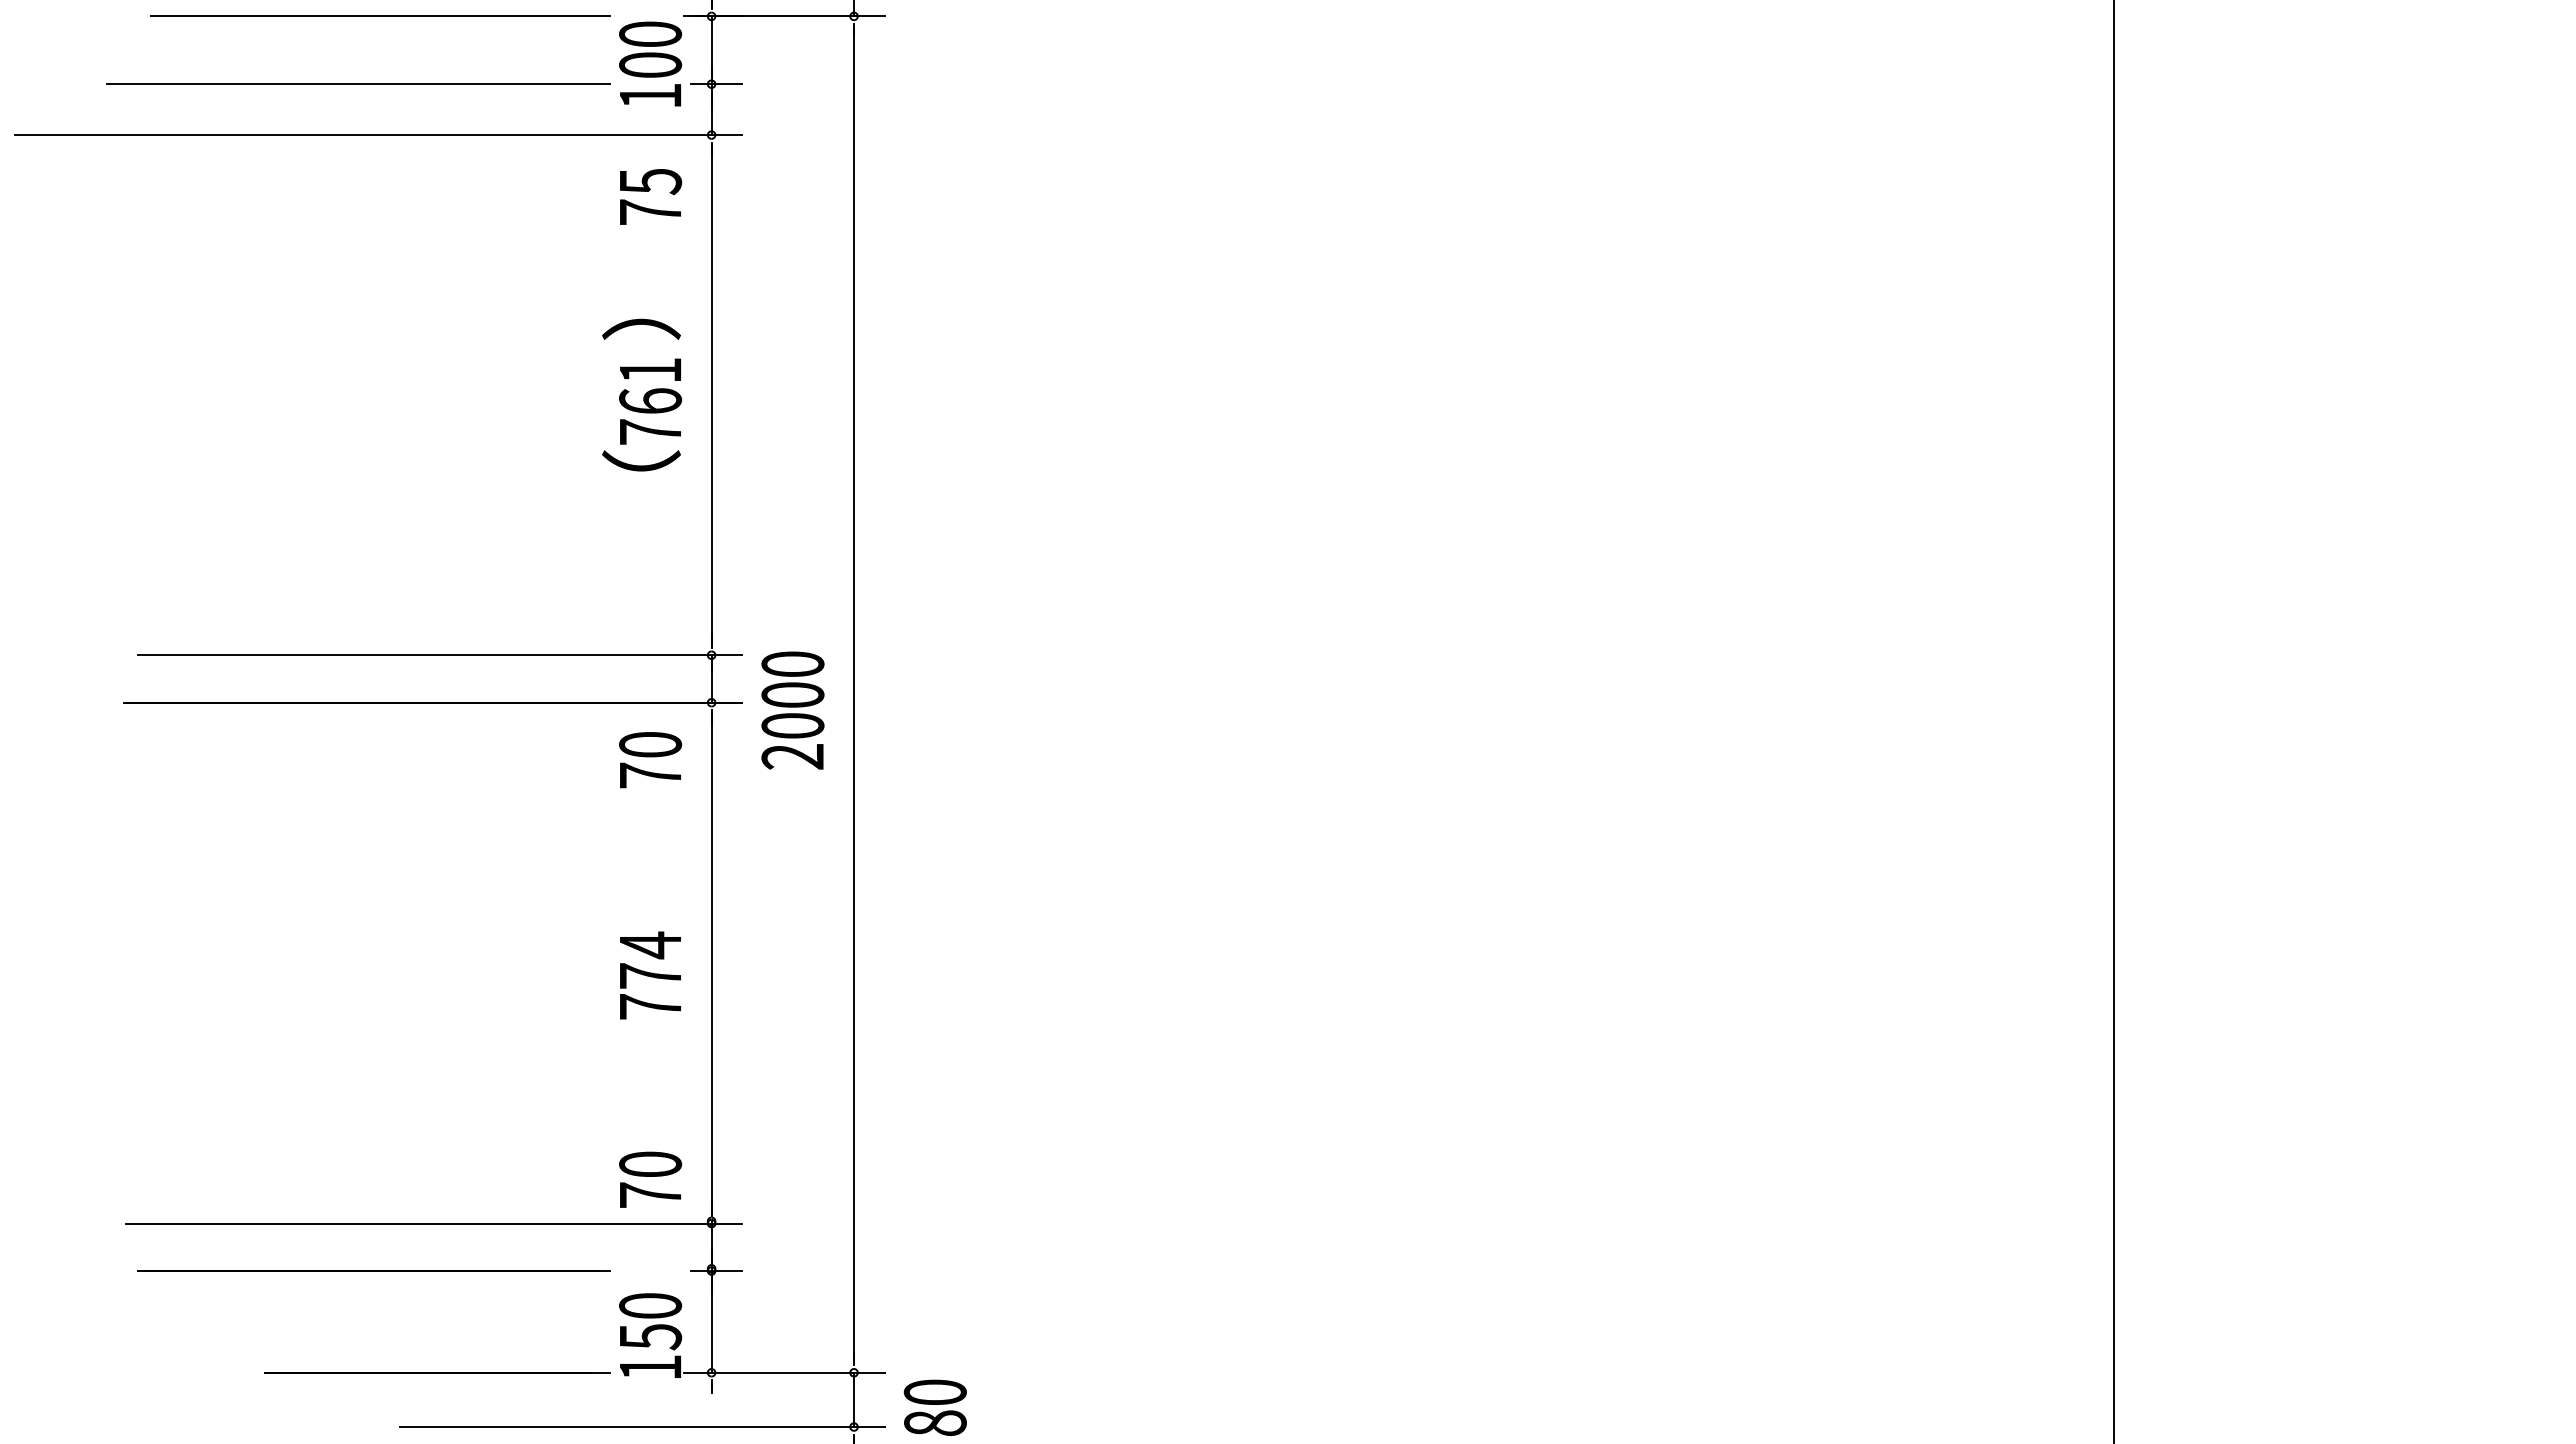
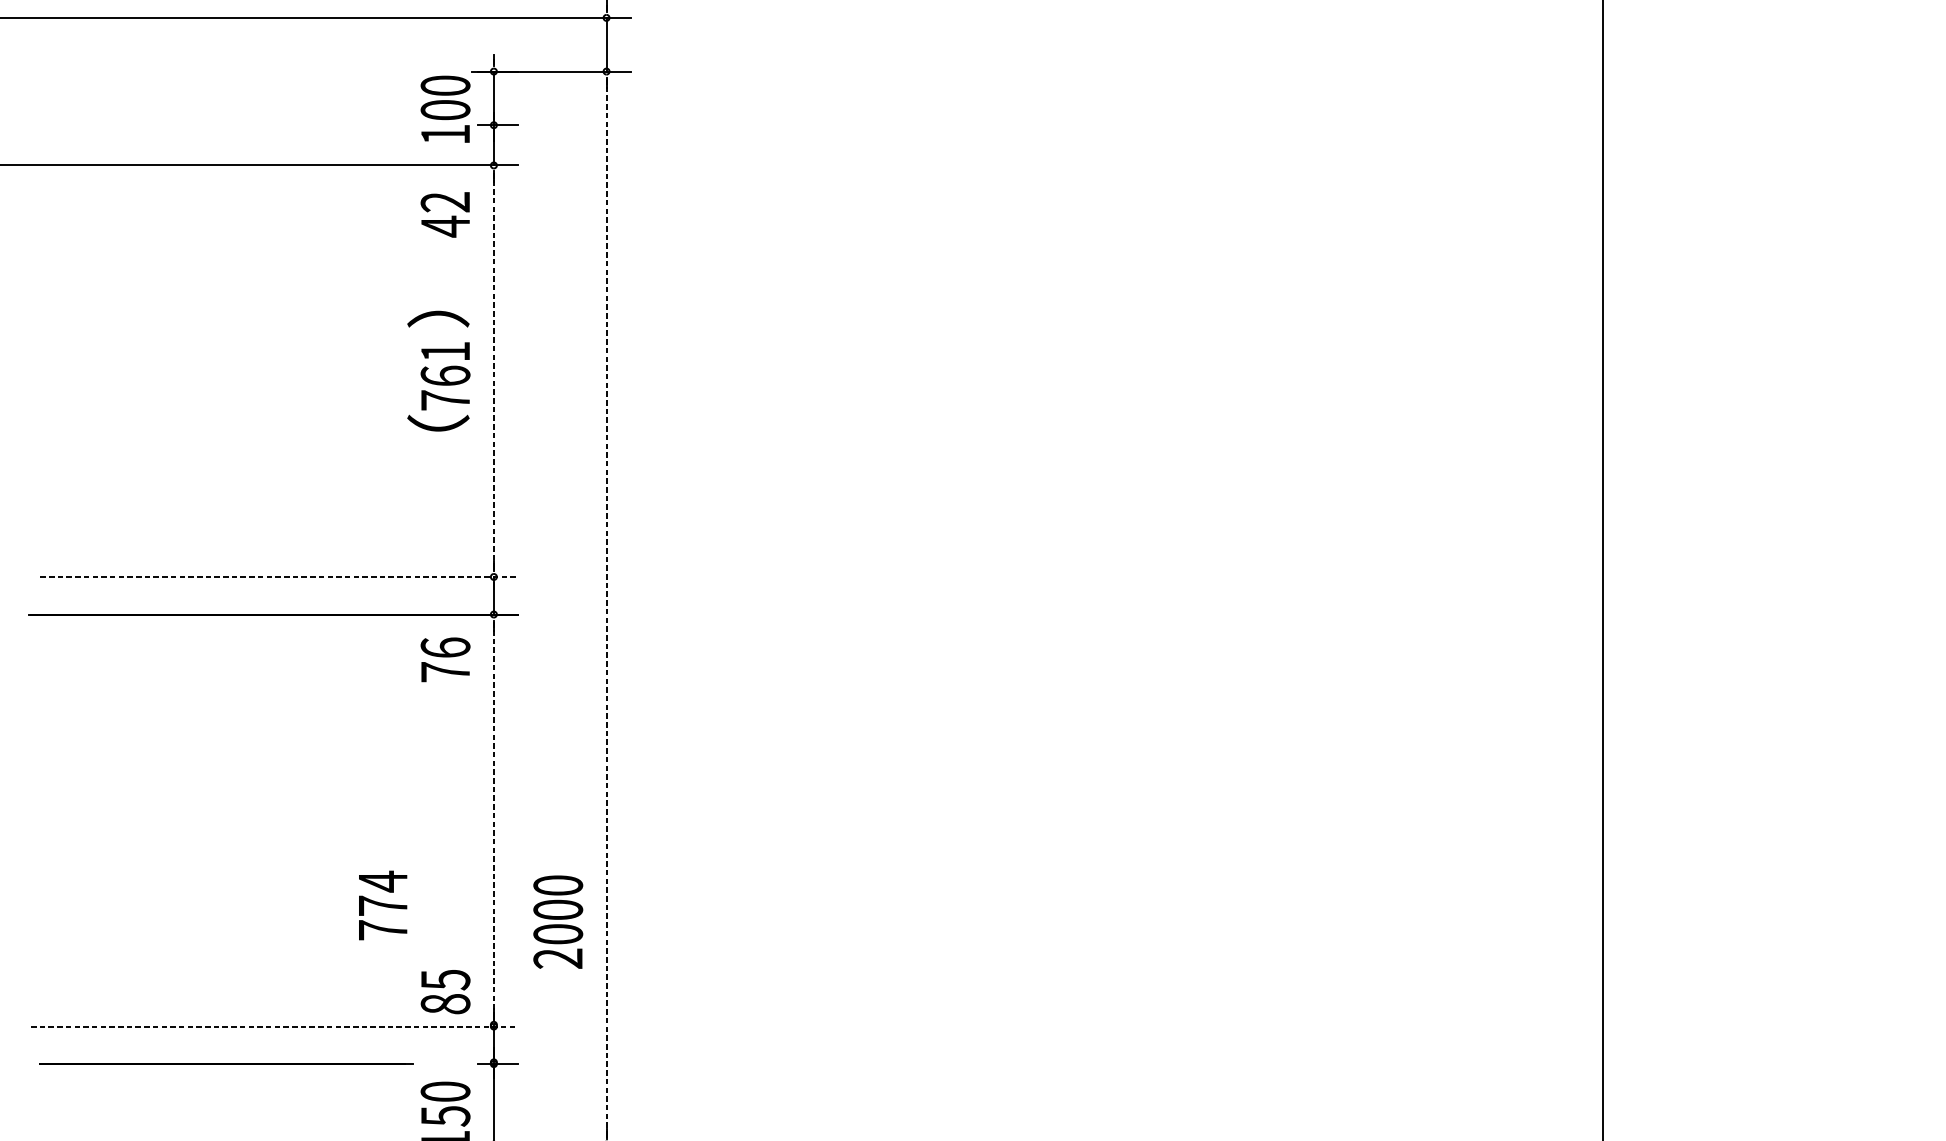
line: (379, 16) -> (231, 71), removed
line: (357, 84) -> (213, 125), removed
text: (650, 197) -> (445, 214), 75 -> 42
line: (711, 395) -> (493, 371), solid -> dashed
line: (440, 655) -> (279, 577), solid -> dashed
line: (854, 694) -> (606, 608), solid -> dashed
text: (792, 710) -> (557, 922), moved
text: (650, 744) -> (445, 647), 70 -> 76
line: (711, 962) -> (493, 820), solid -> dashed
text: (650, 975) -> (383, 905), moved
text: (650, 1179) -> (445, 991), 70 -> 85
line: (434, 1223) -> (274, 1026), solid -> dashed

